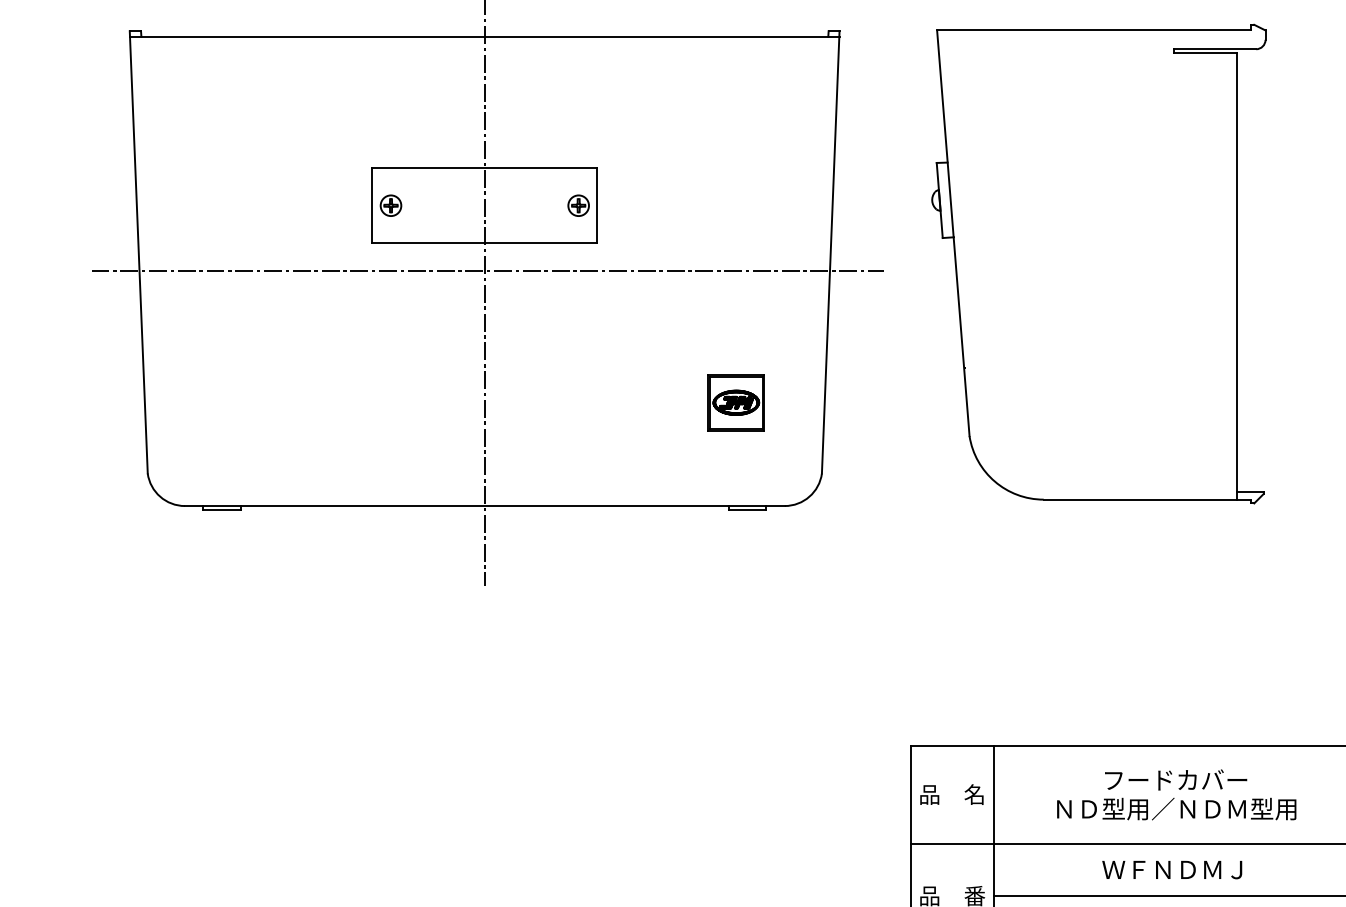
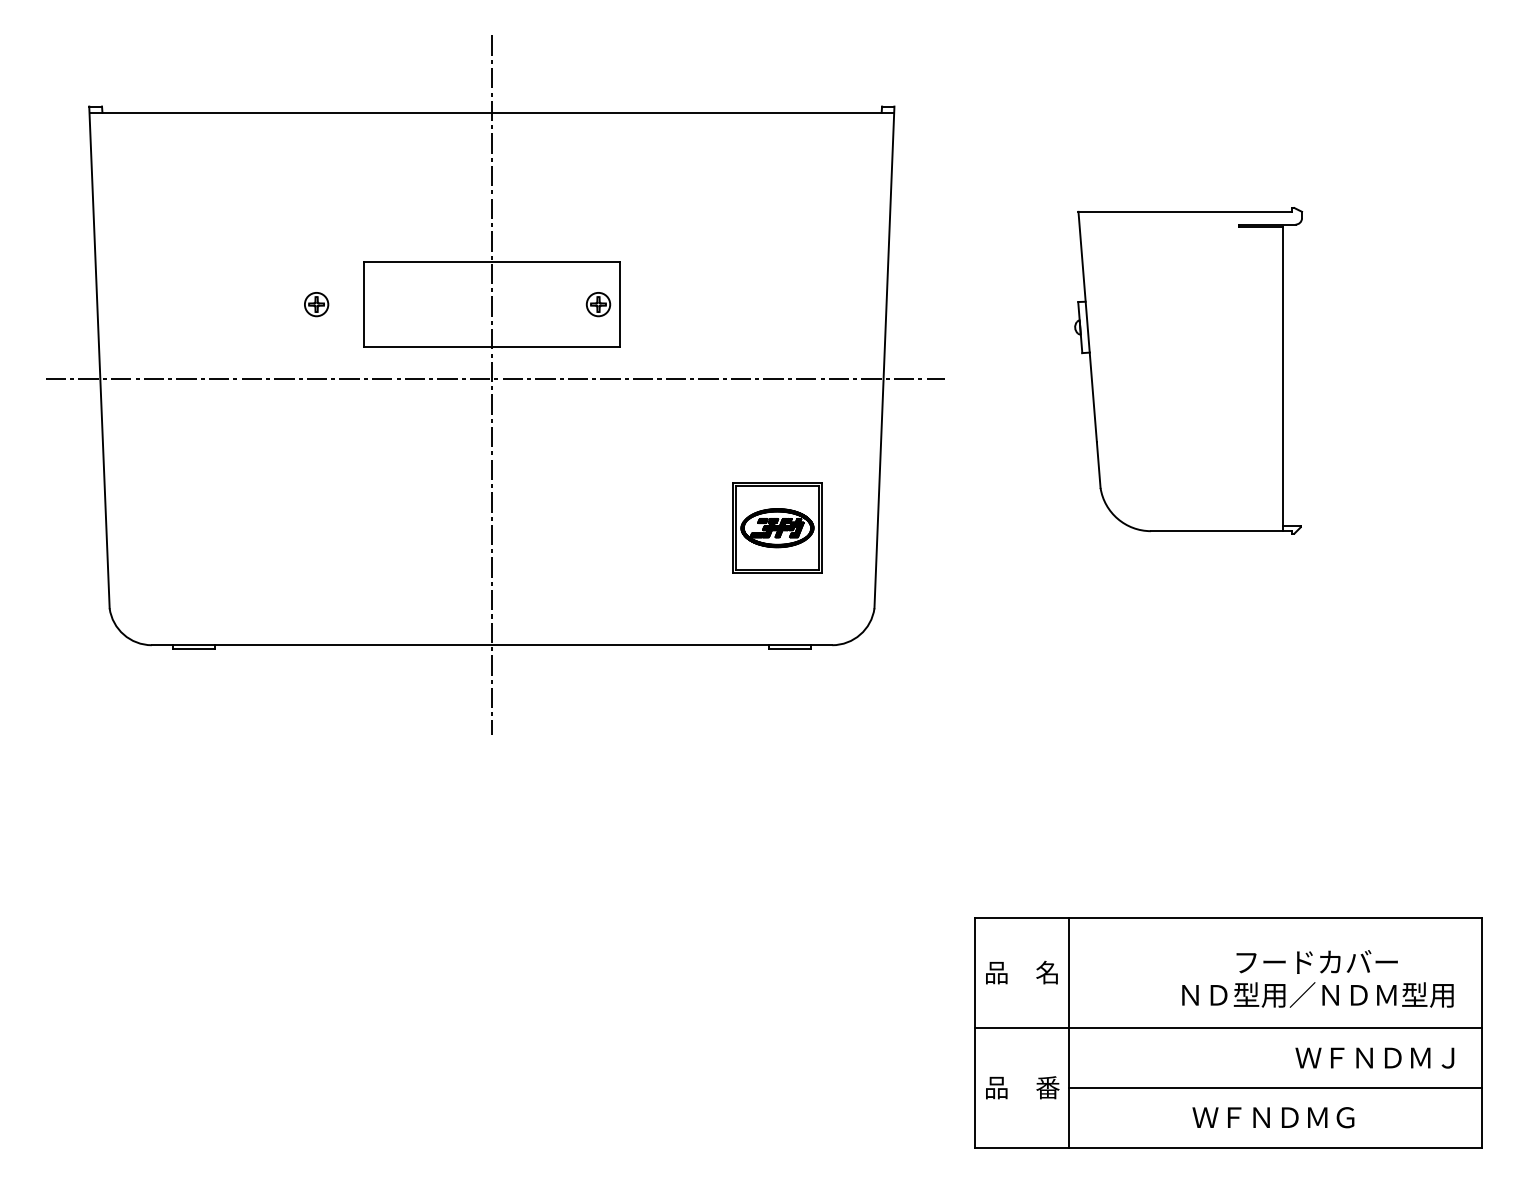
part: (390, 205) -> (316, 304), moved
part: (1098, 263) -> (1188, 370), size x0.6
part: (735, 402) -> (776, 527), size x1.4
text: (1176, 794) -> (1317, 978), moved
text: (1171, 869) -> (1374, 1057), moved

